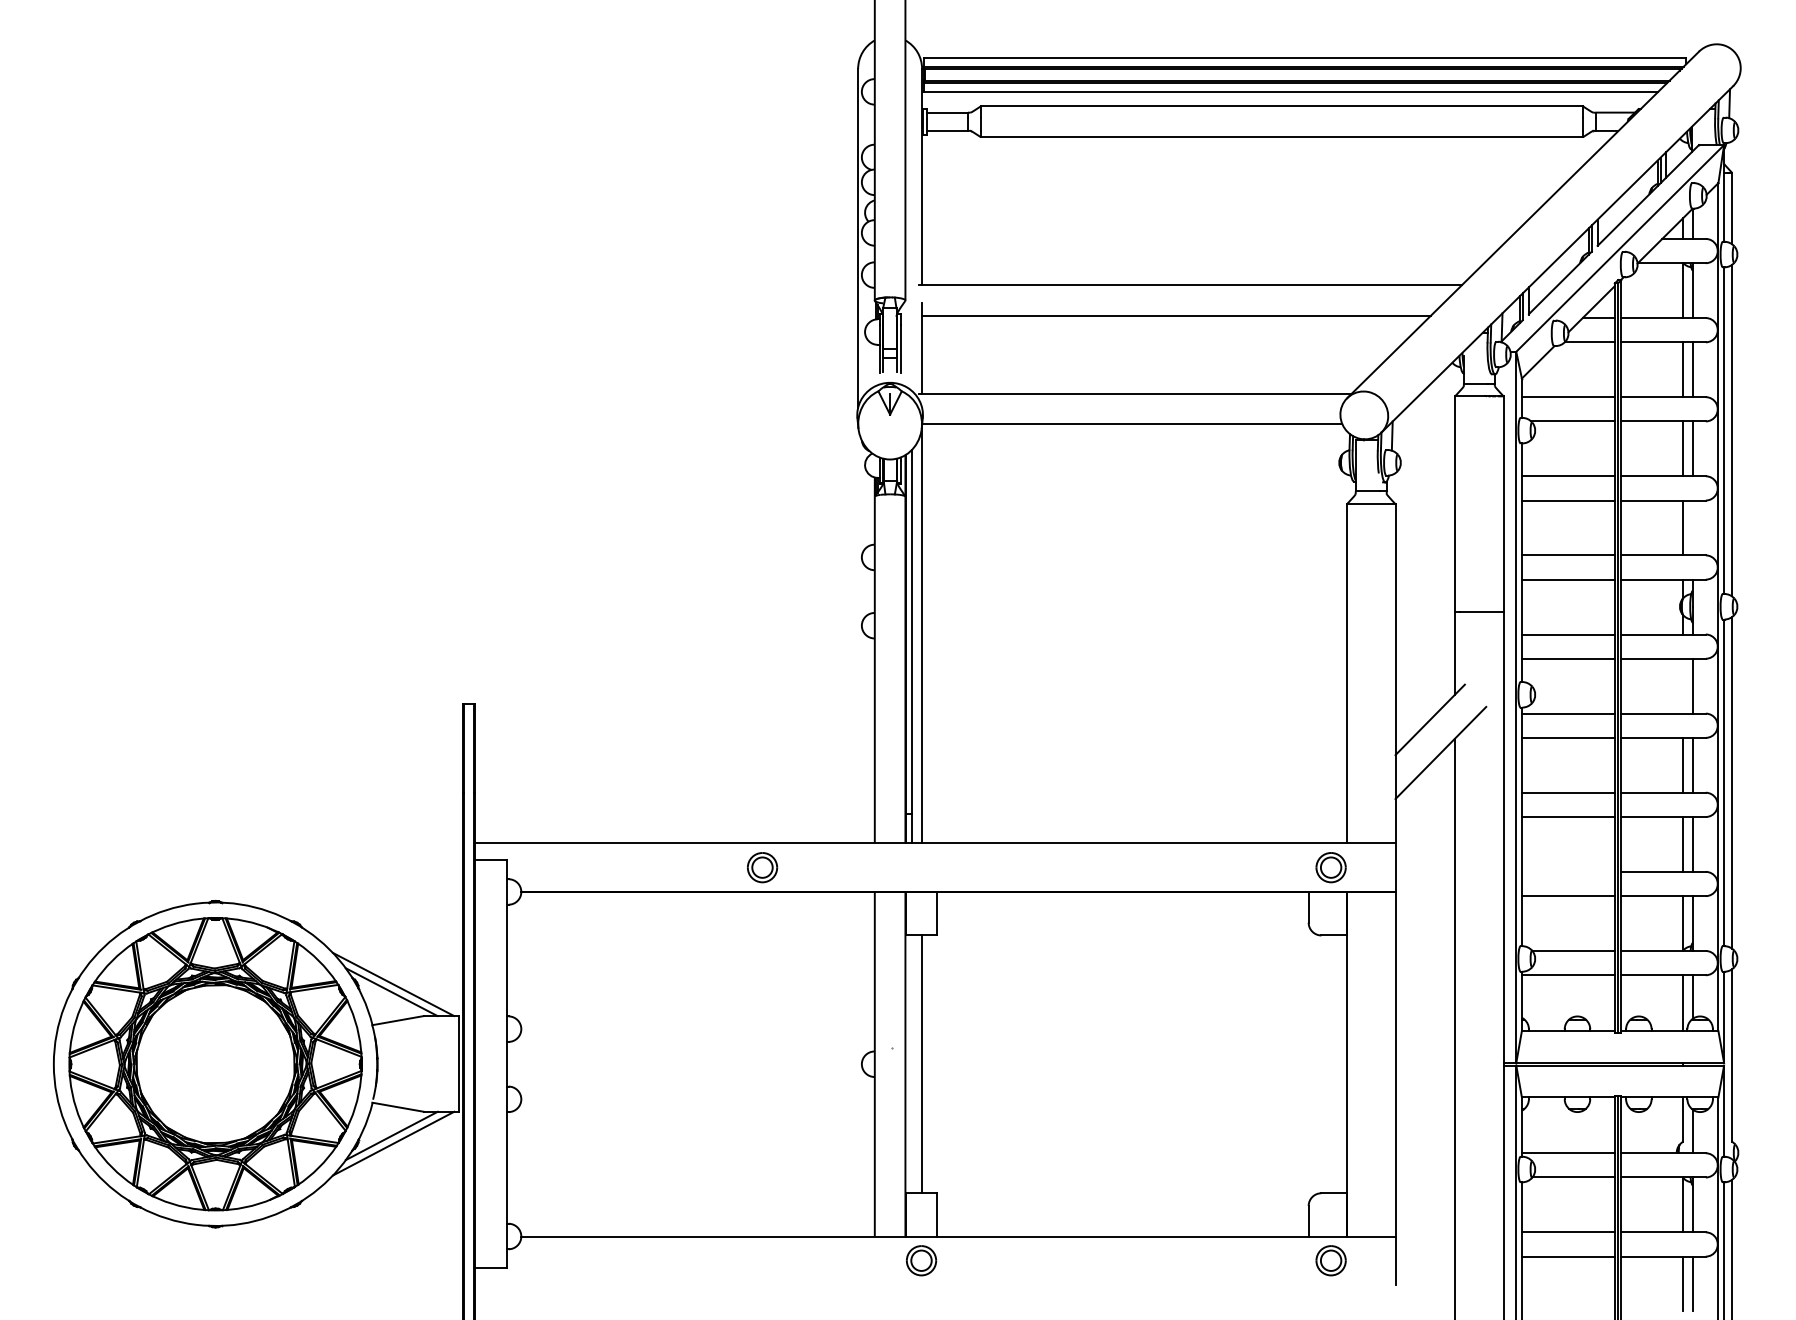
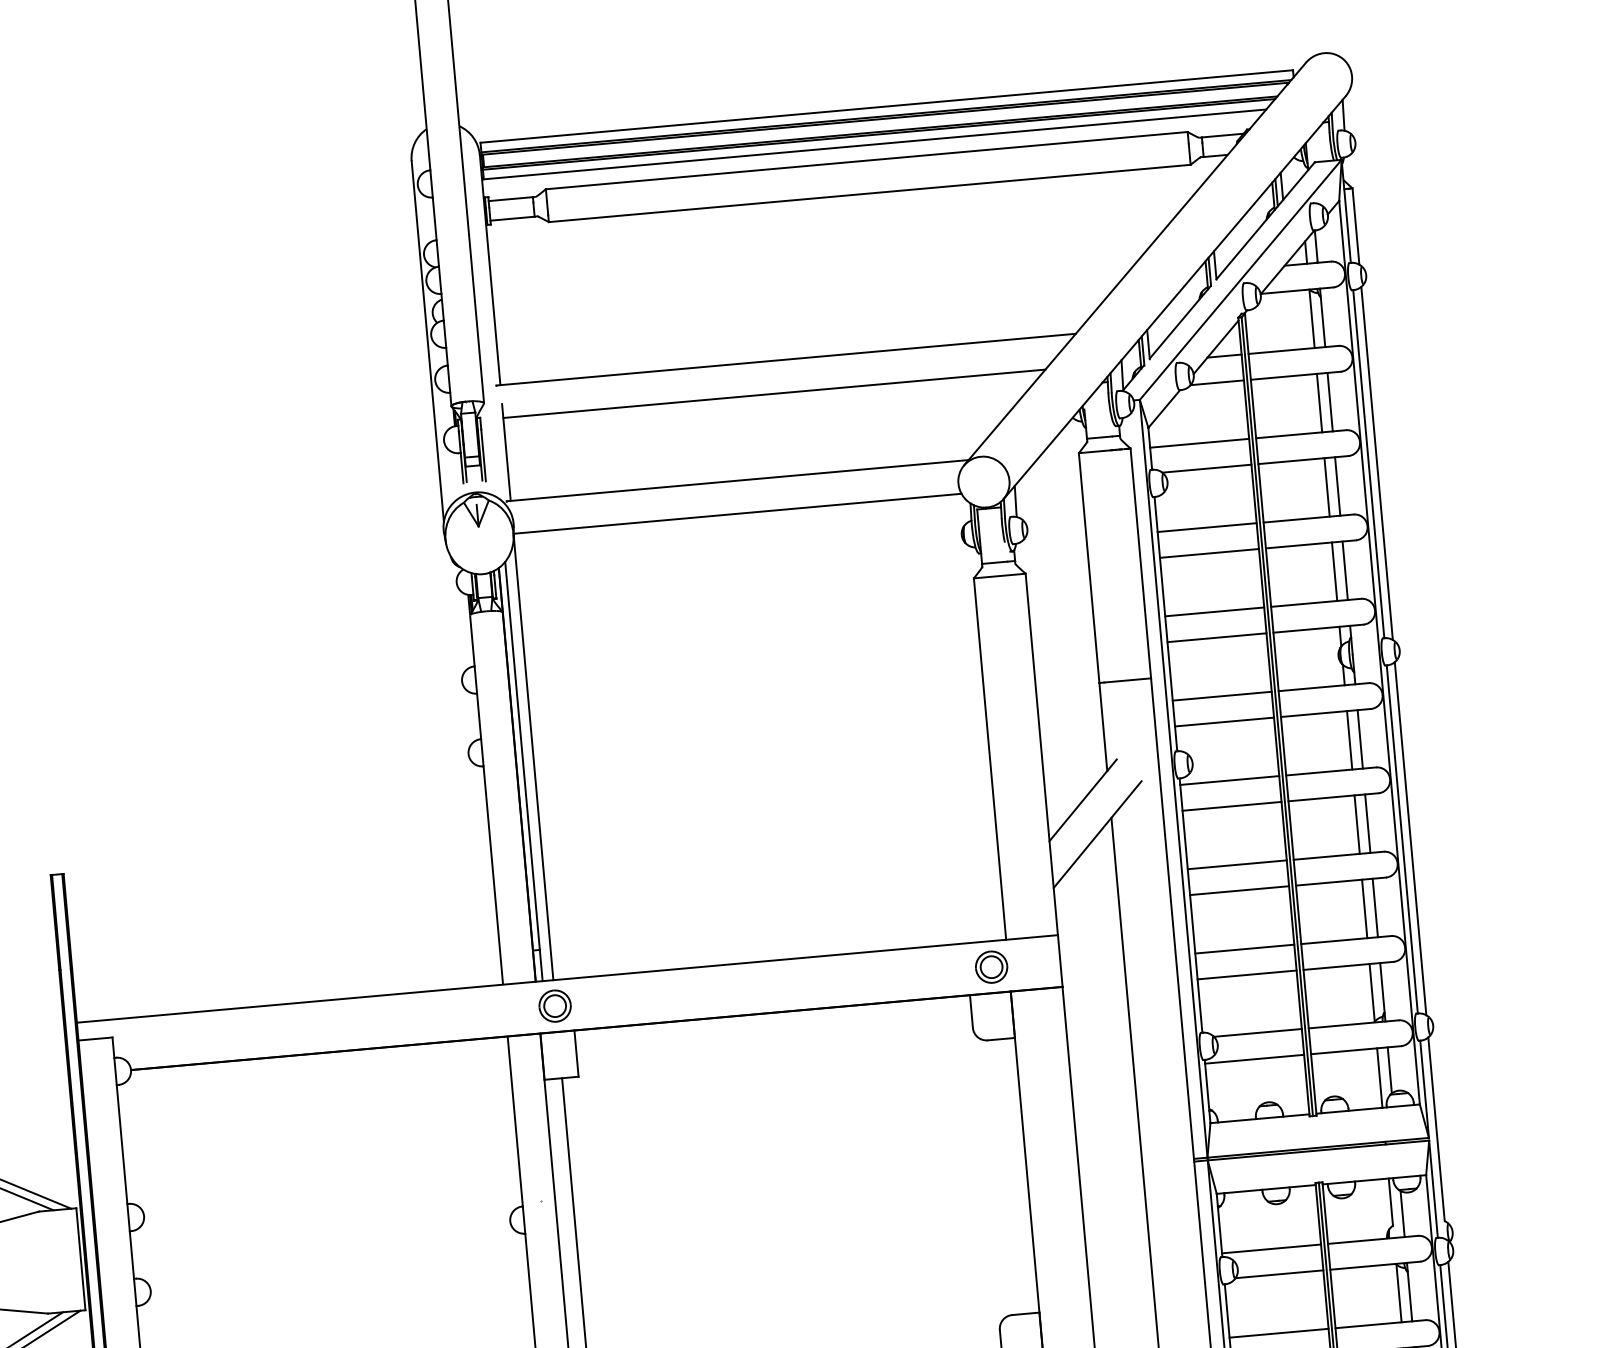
line: (1693, 527) -> (1345, 570), added
line: (1683, 685) -> (1349, 739), added
part: (762, 867) -> (555, 1005), moved
line: (1567, 871) -> (1243, 948), added

